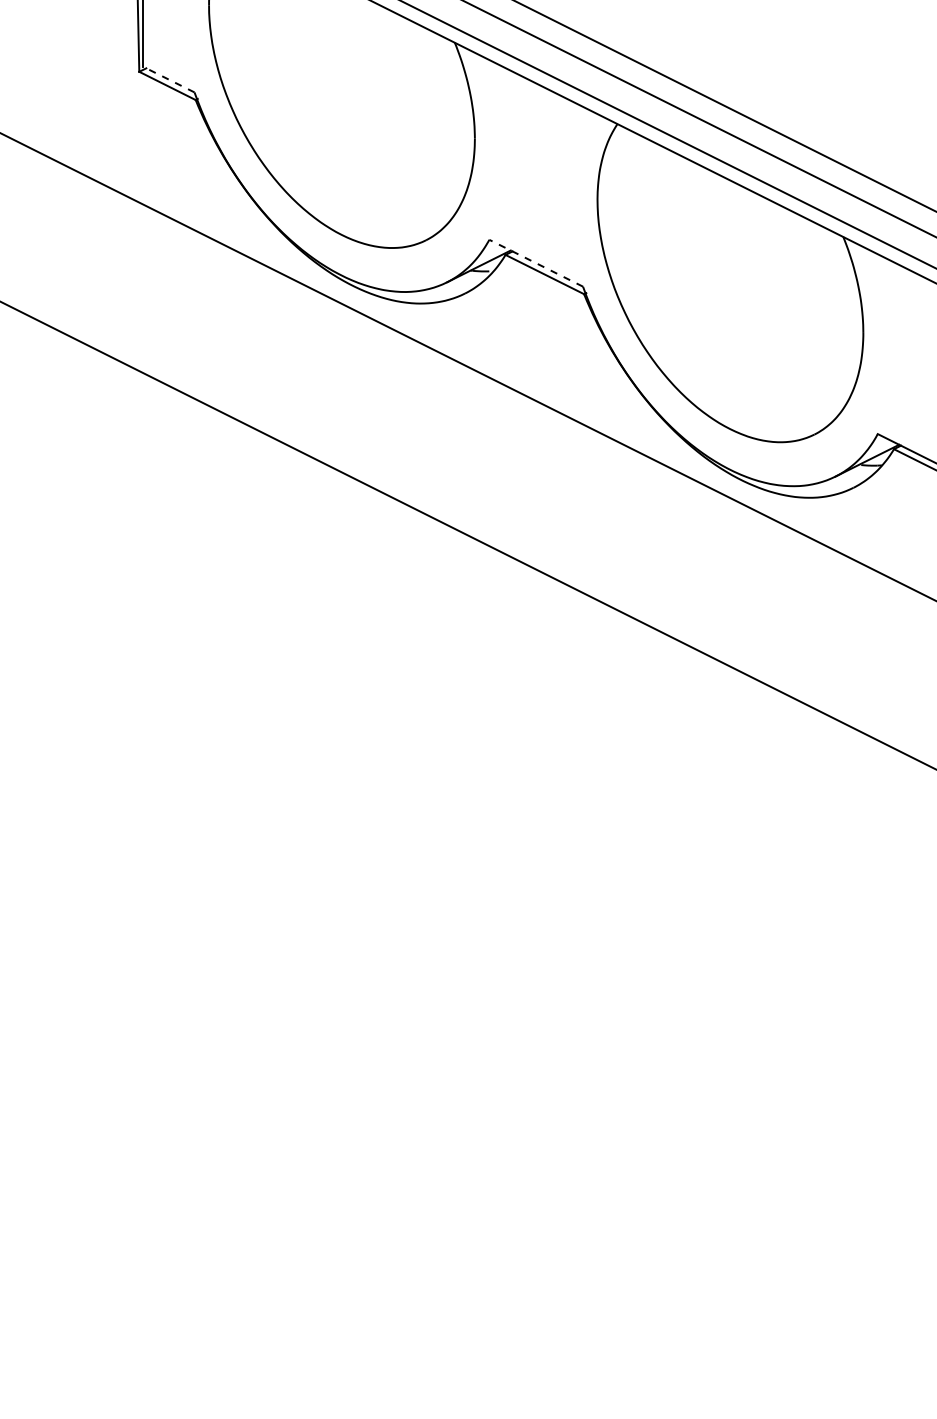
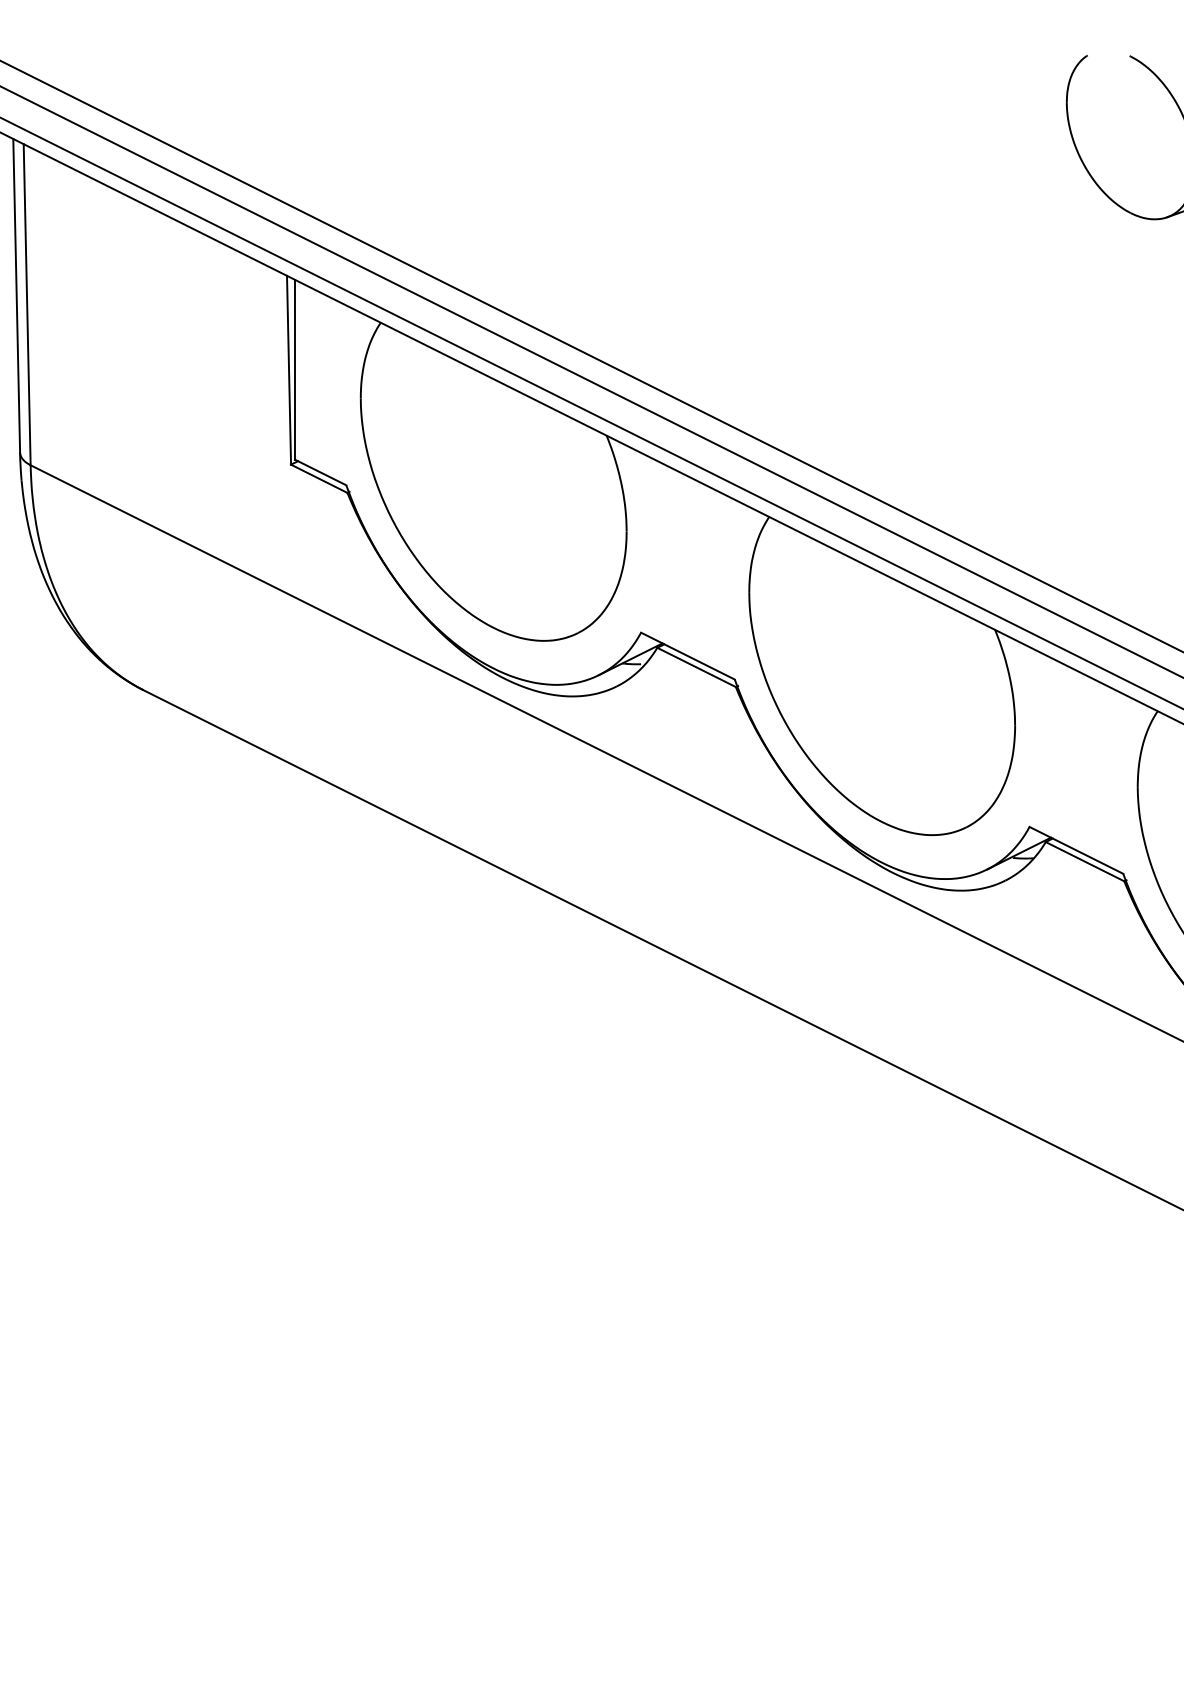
line: (168, 79) -> (320, 472), dashed -> solid
line: (535, 262) -> (687, 655), dashed -> solid

